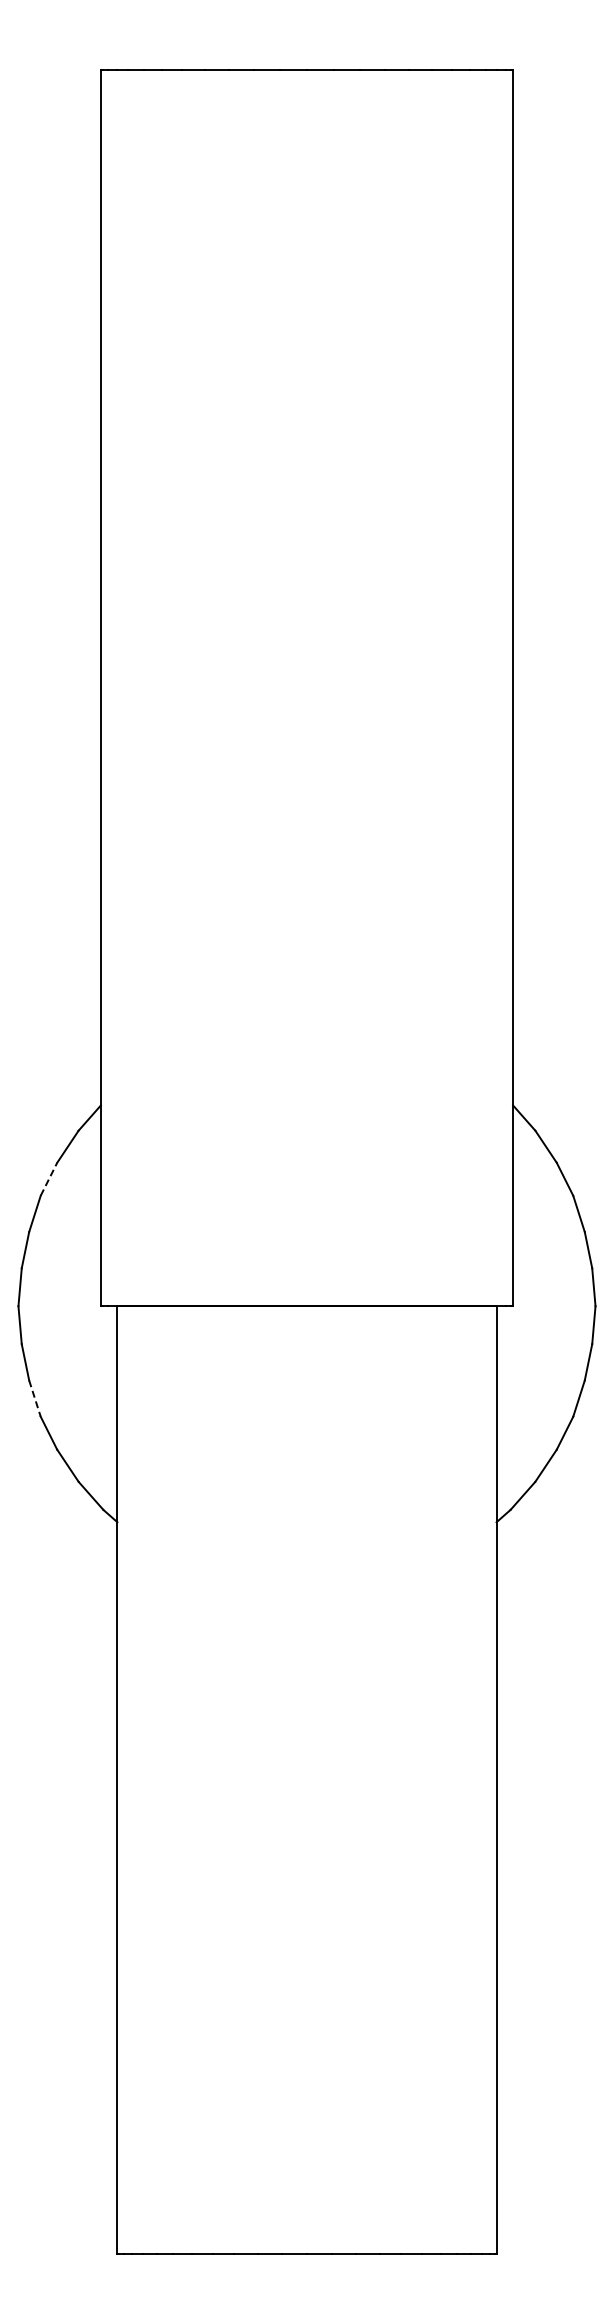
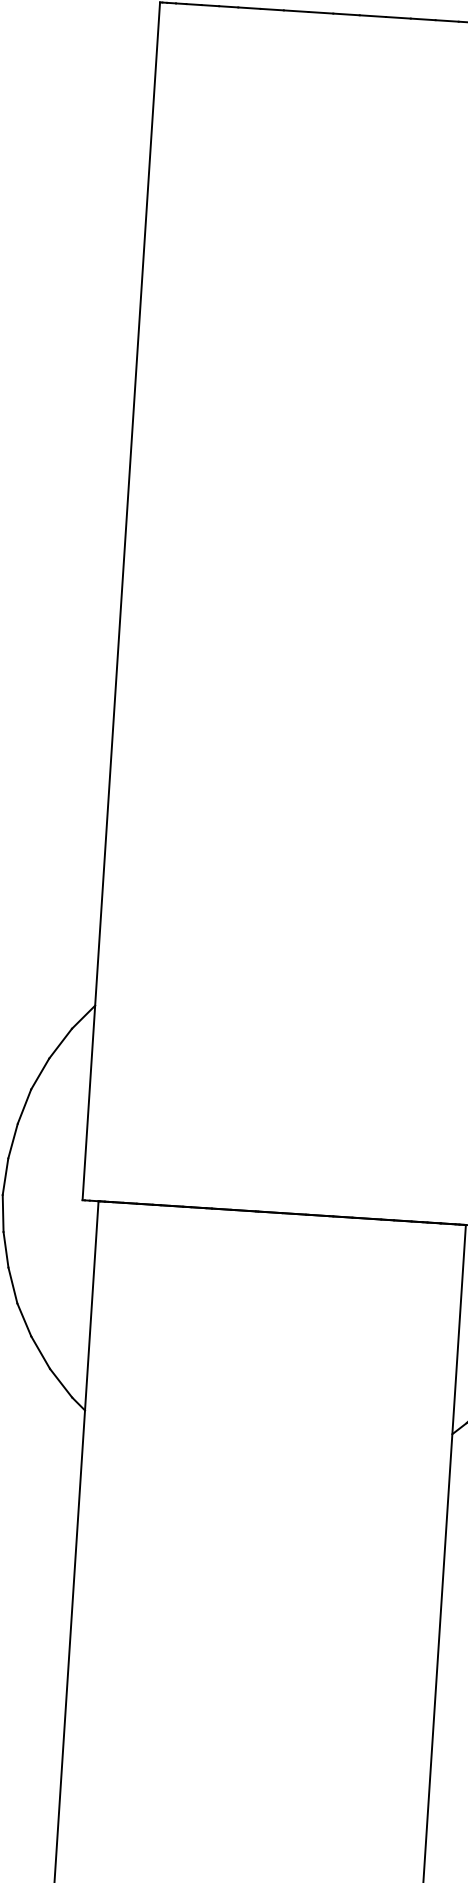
line: (49, 1178) -> (40, 1073), dashed -> solid
line: (35, 1399) -> (13, 1286), dashed -> solid

